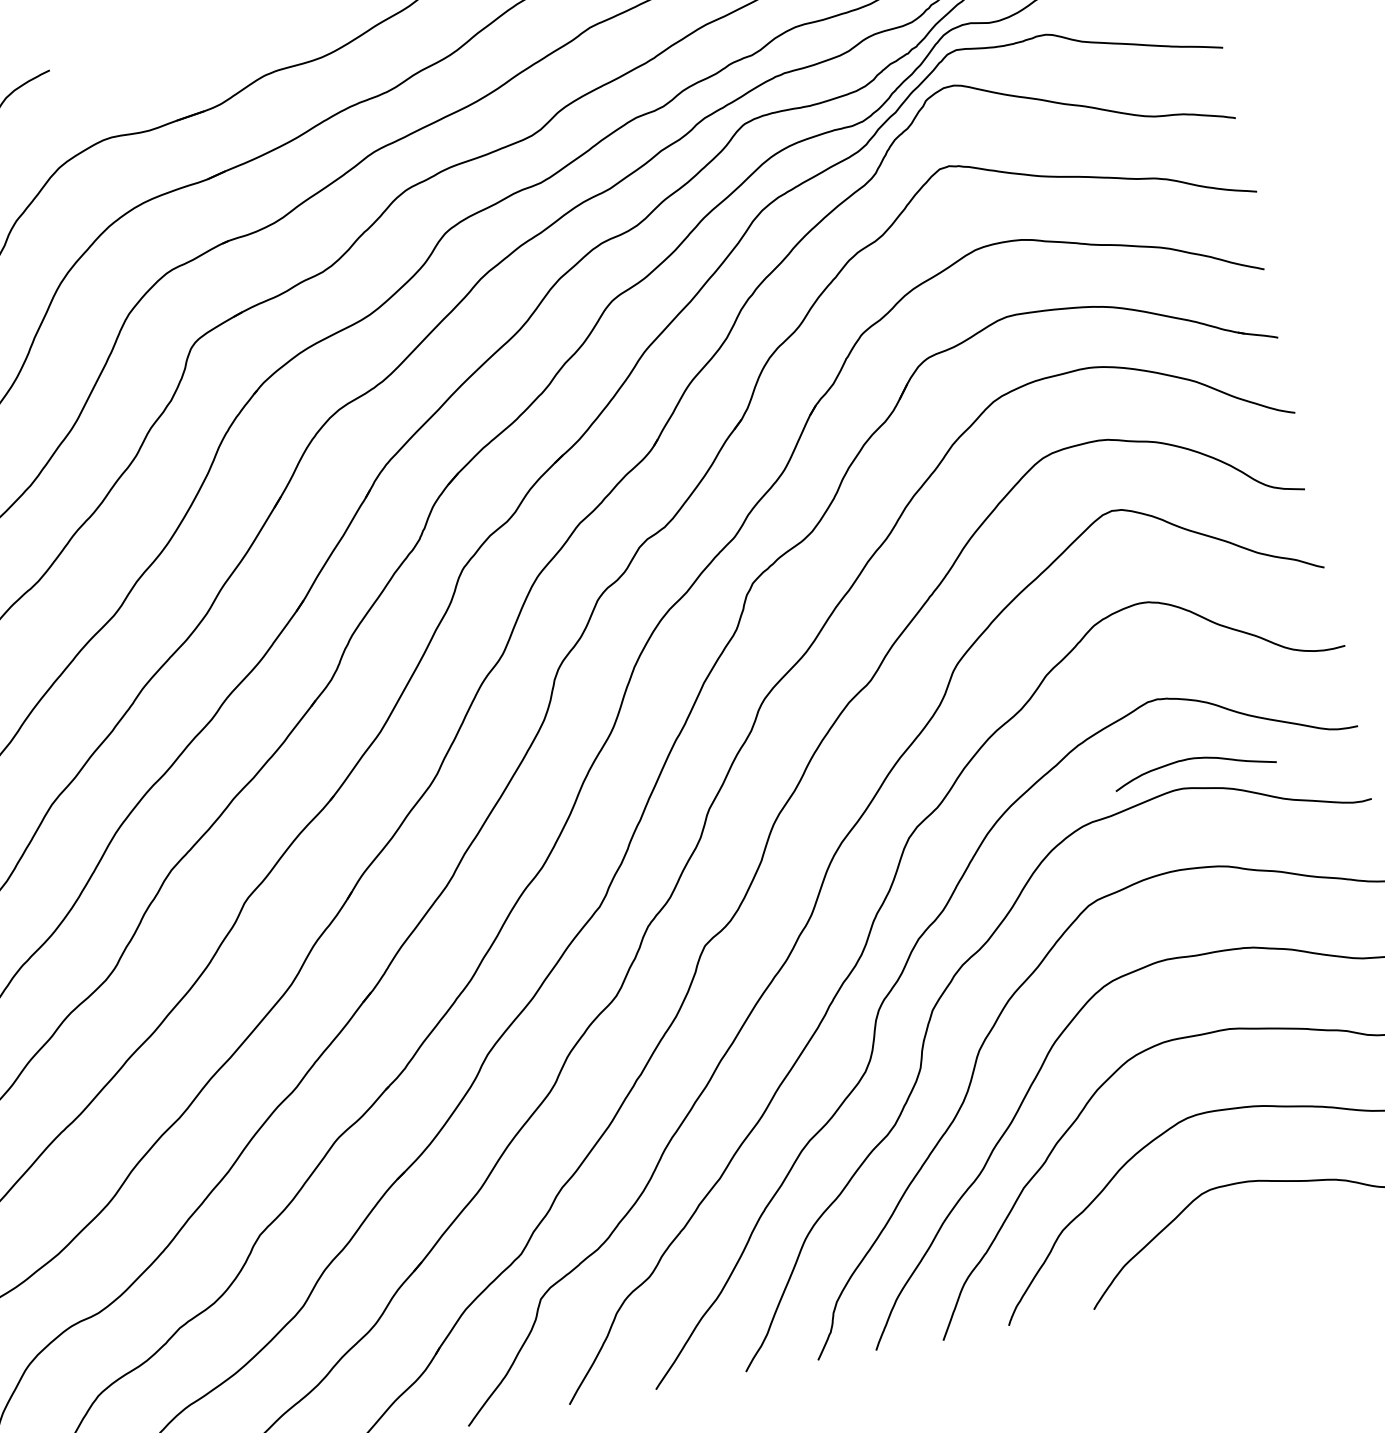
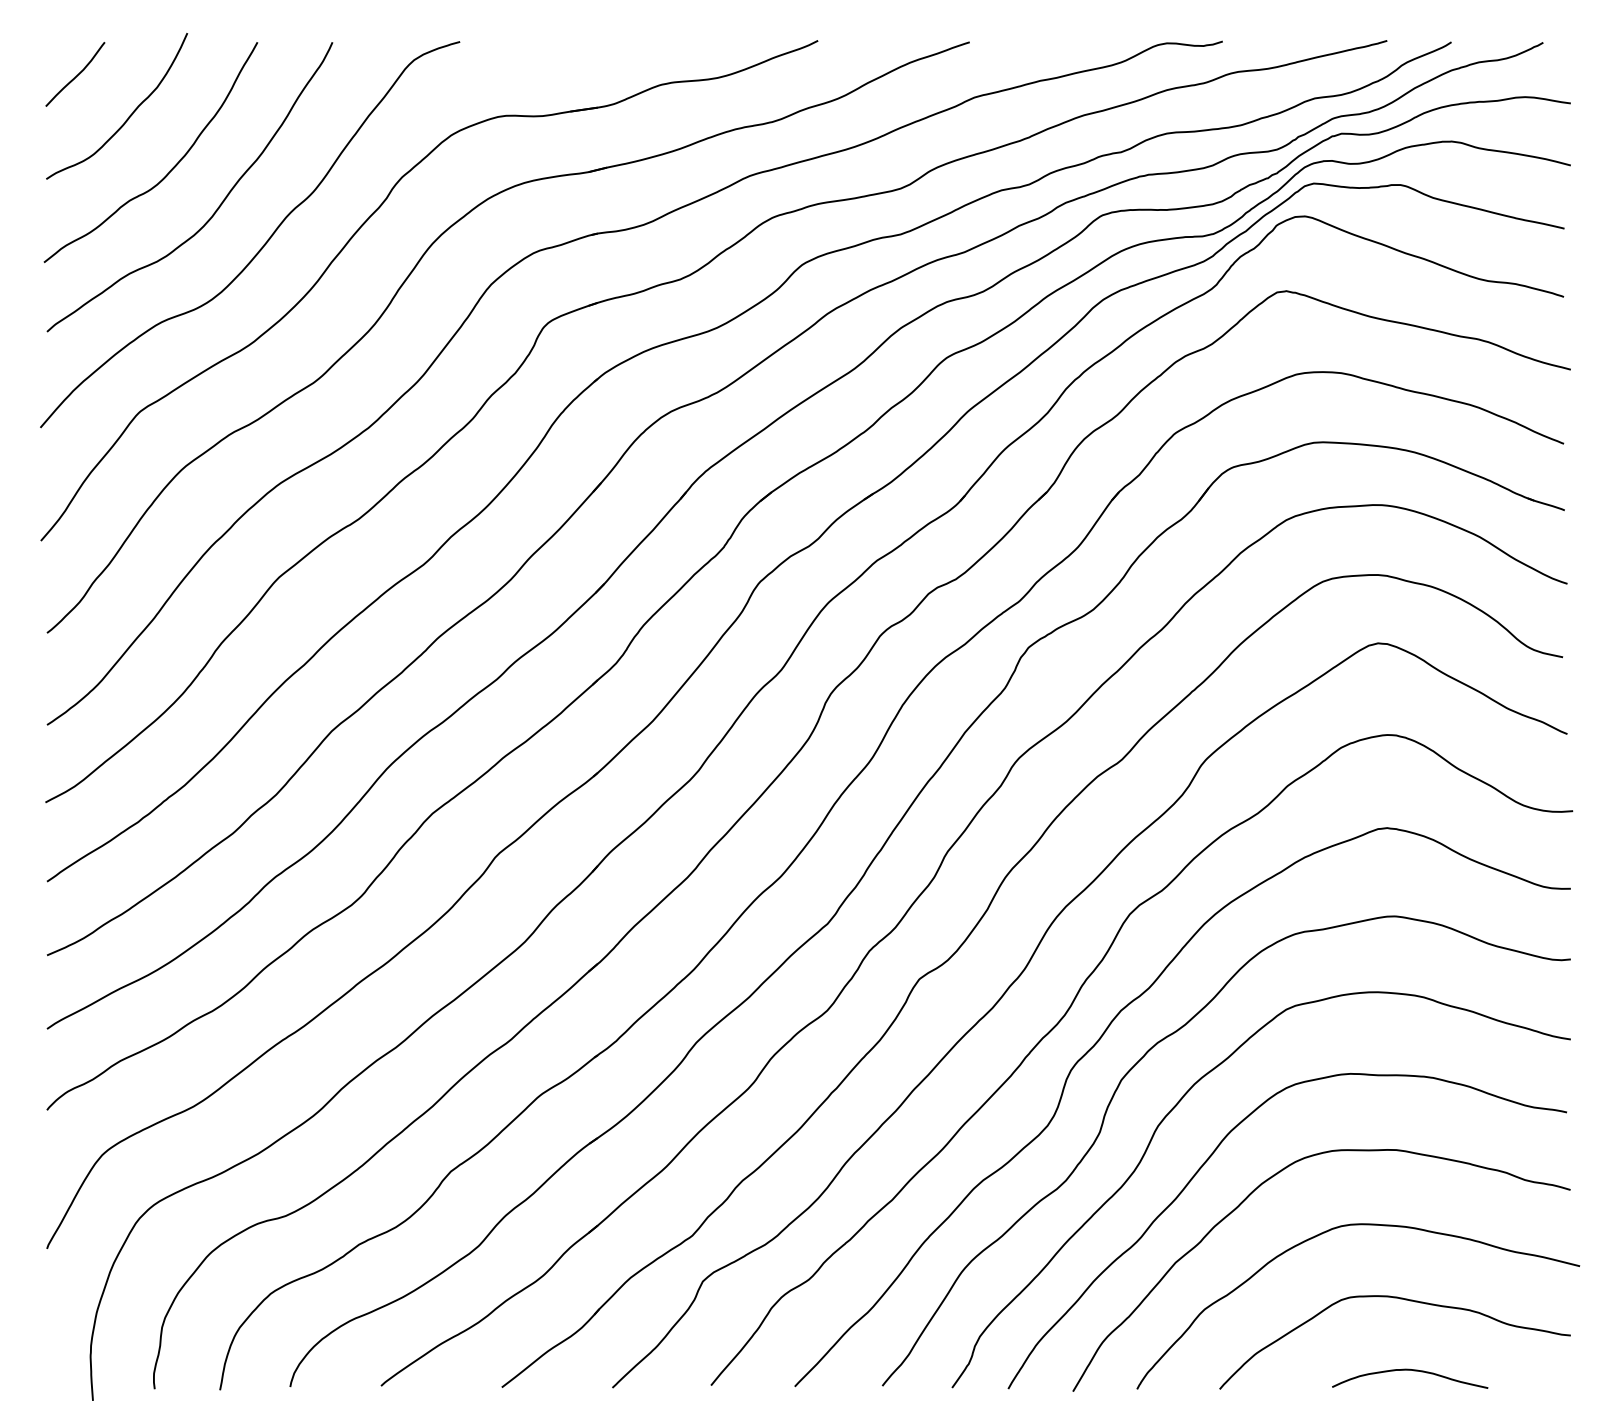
curve: (1196, 759) -> (1413, 1371), moved

